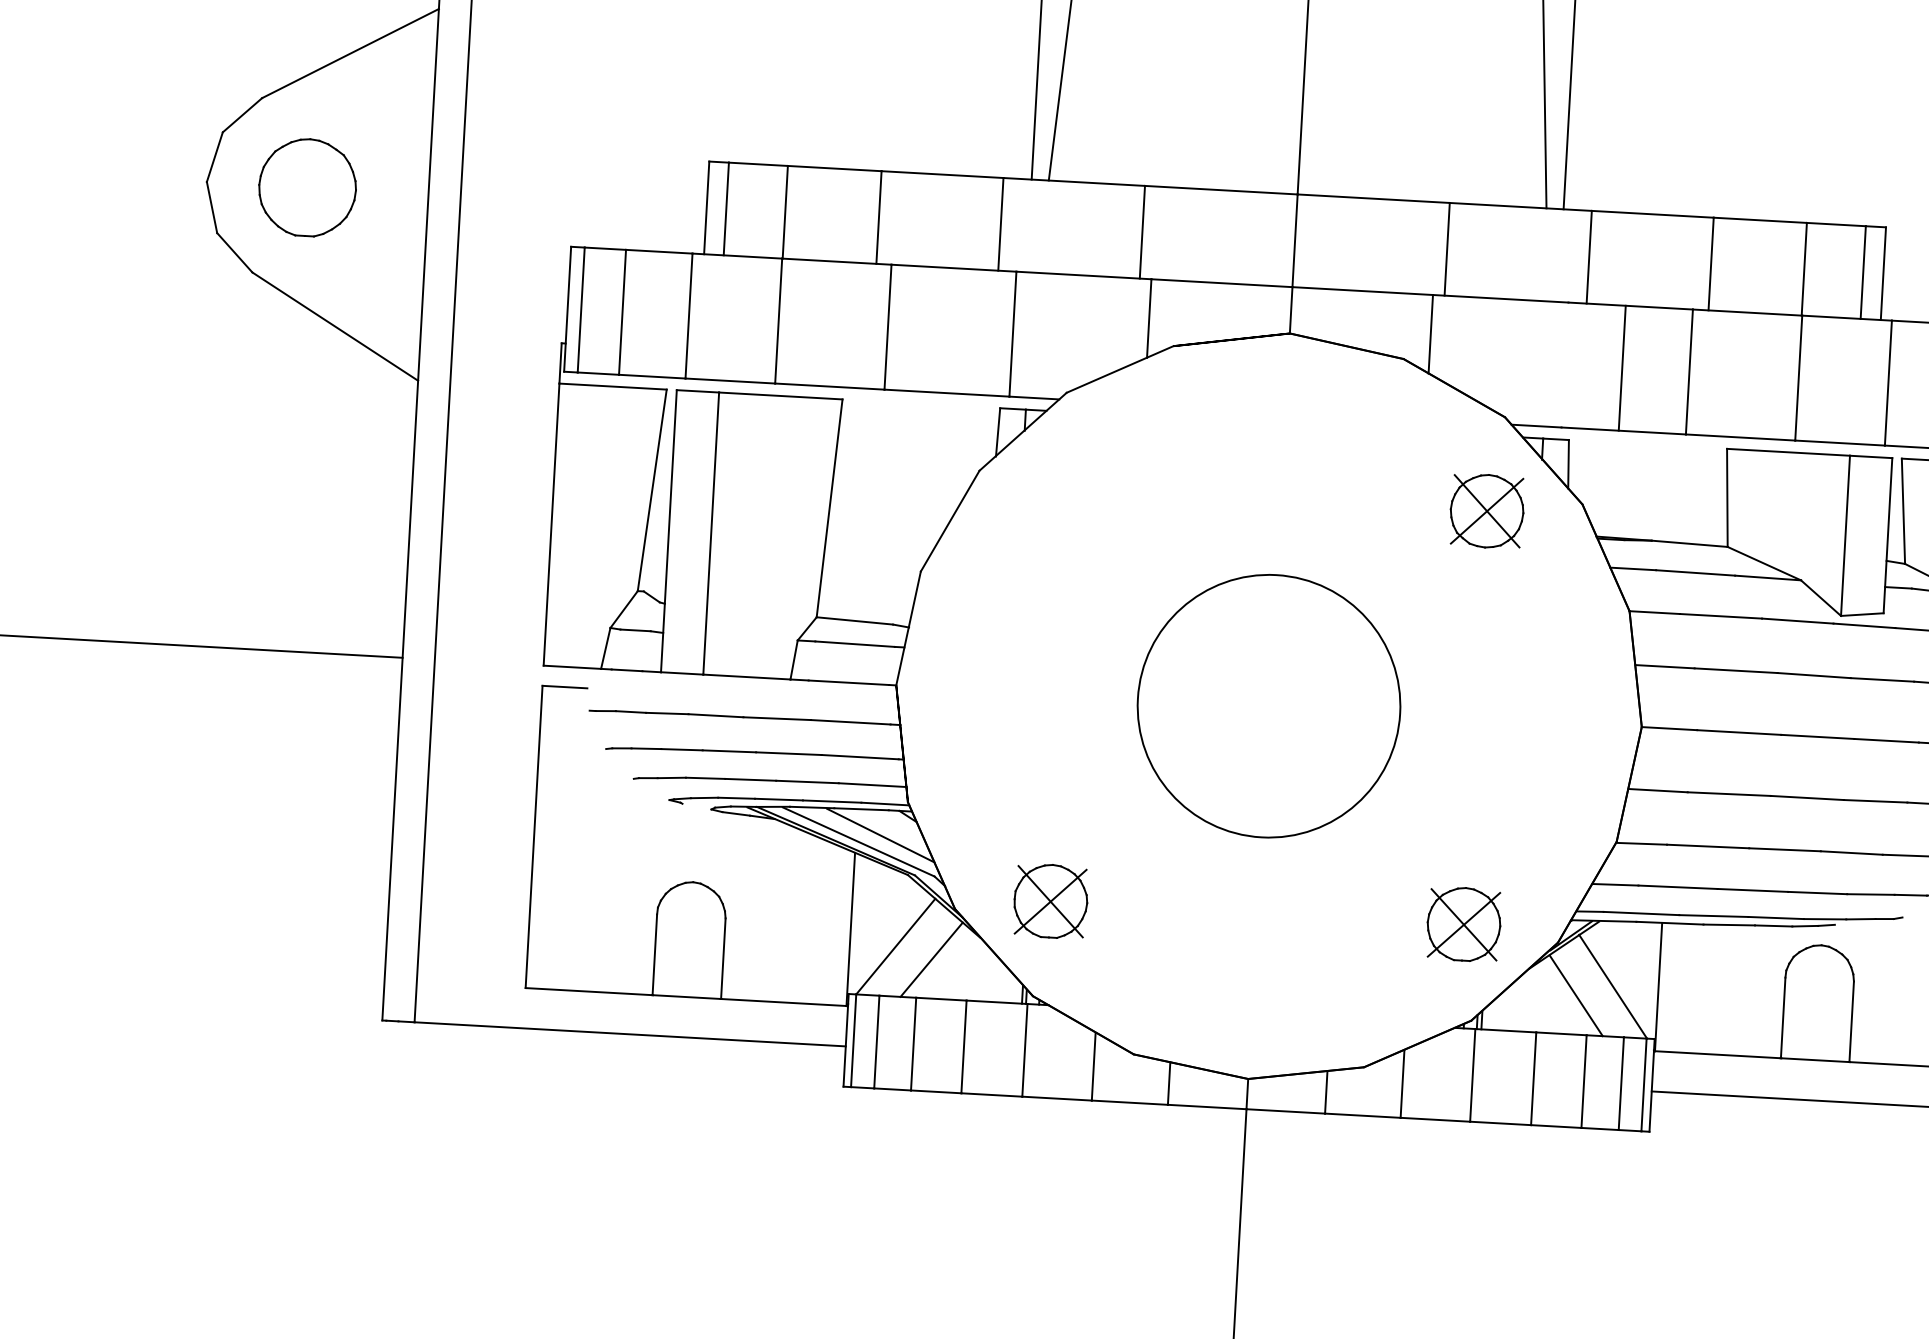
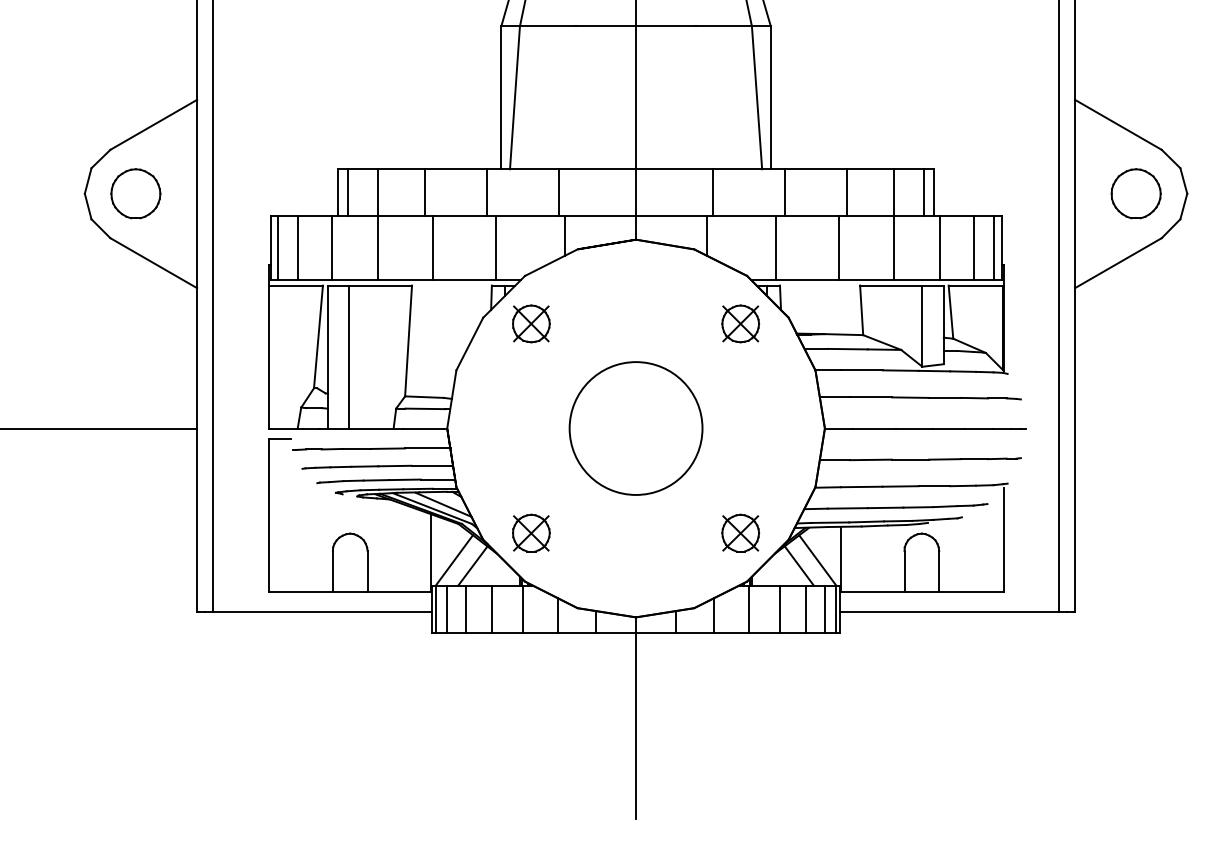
line: (1621, 367) -> (775, 247), moved
part: (1074, 487) -> (531, 323), added

